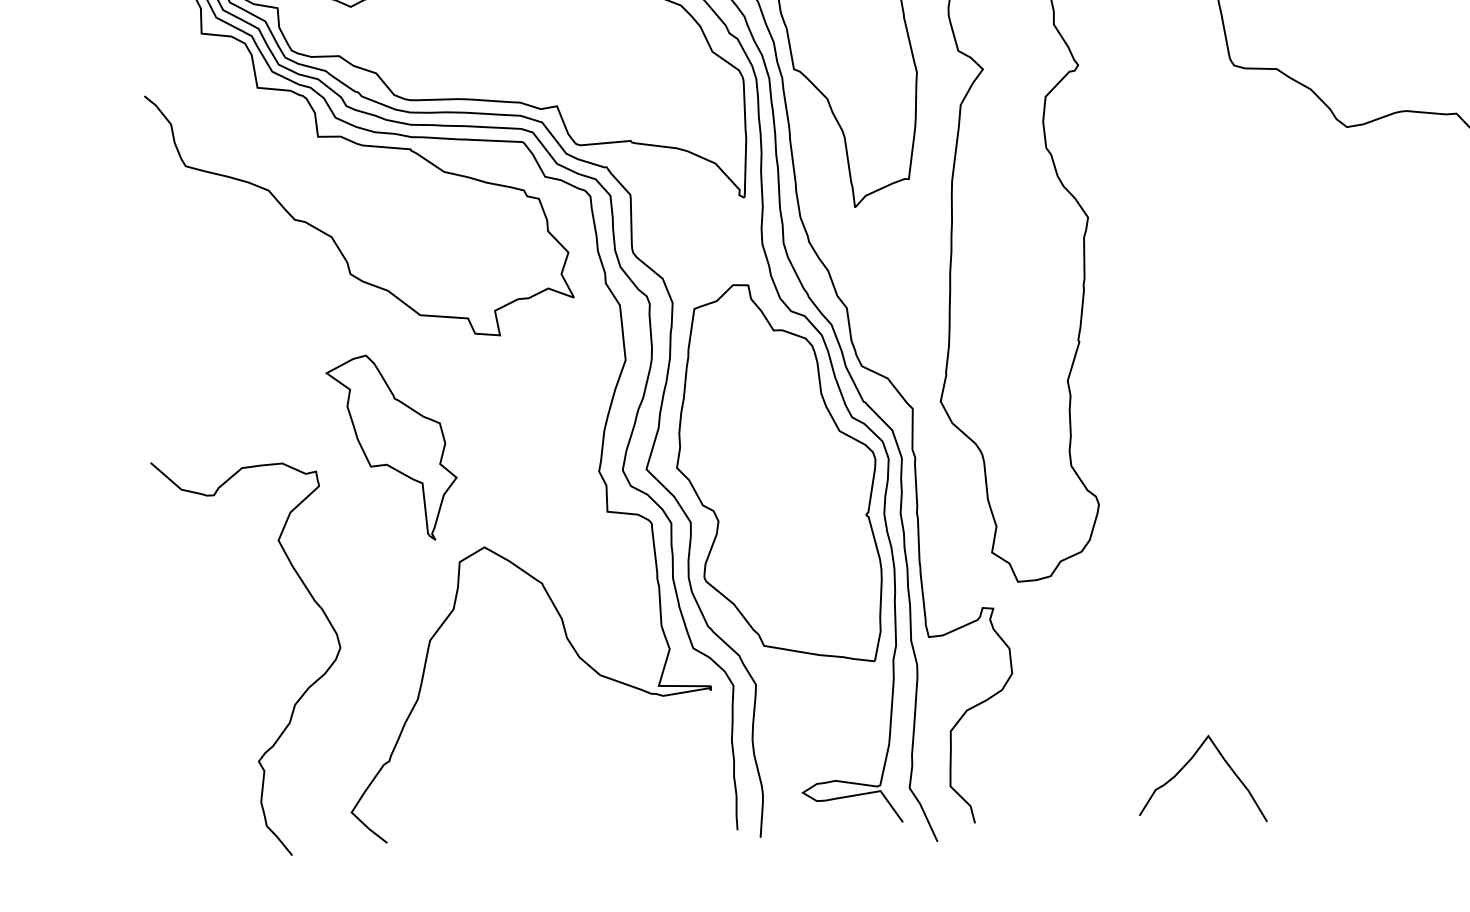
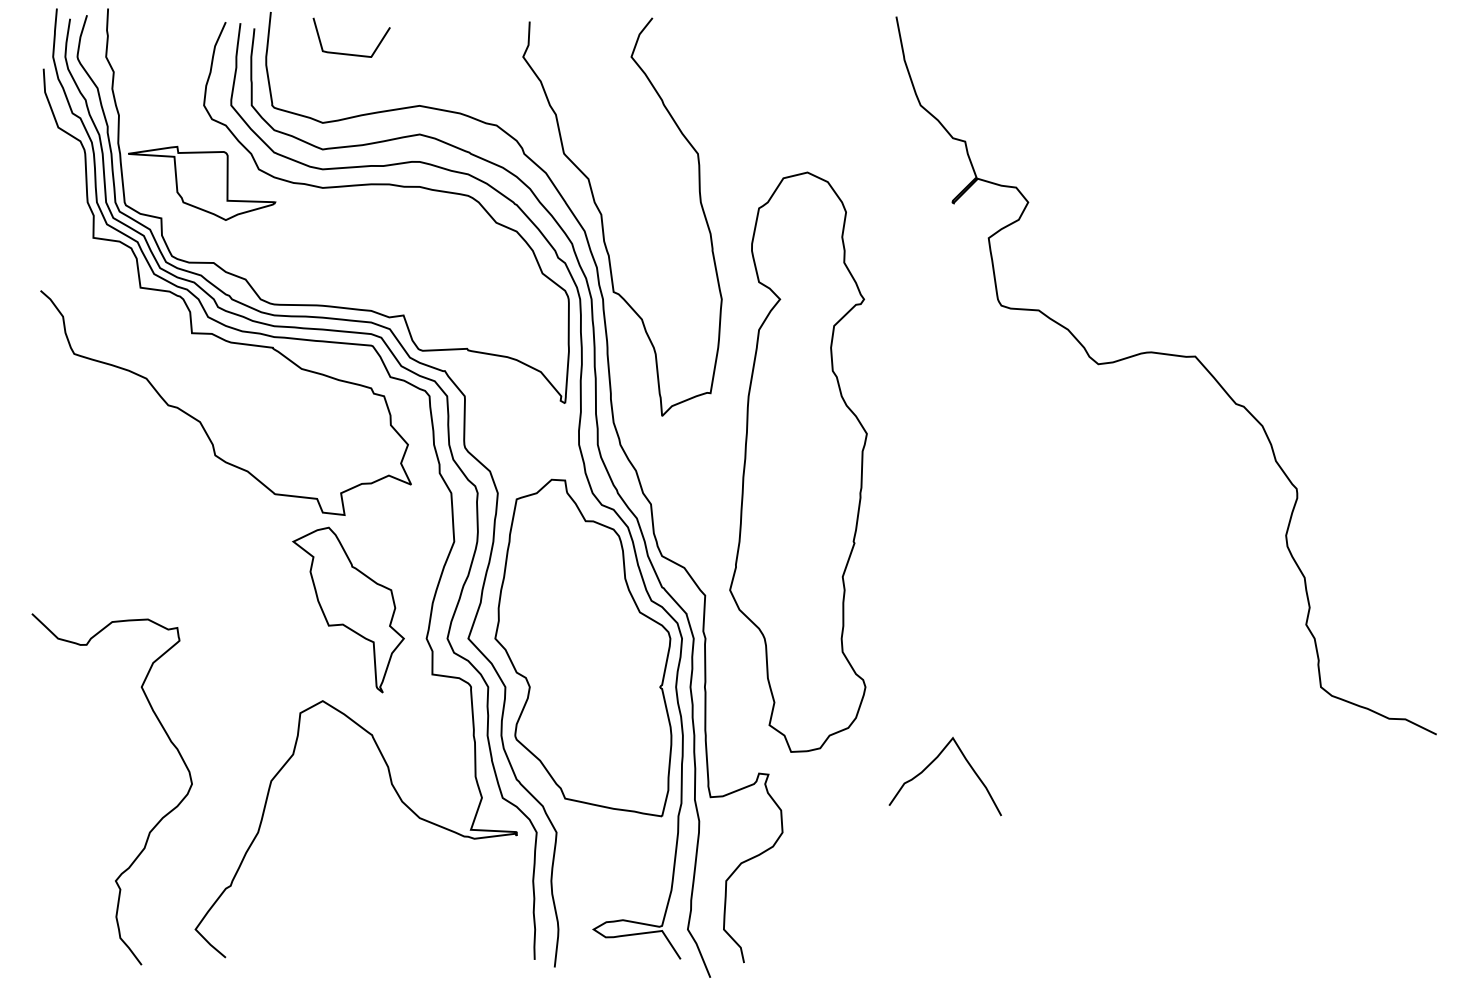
part: (392, 447) -> (348, 609), moved
curve: (1186, 765) -> (932, 763), moved

